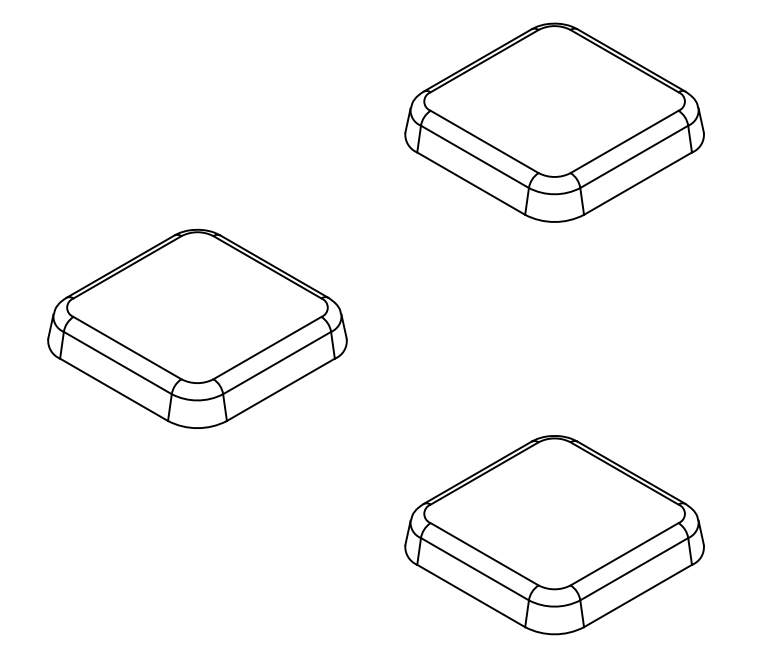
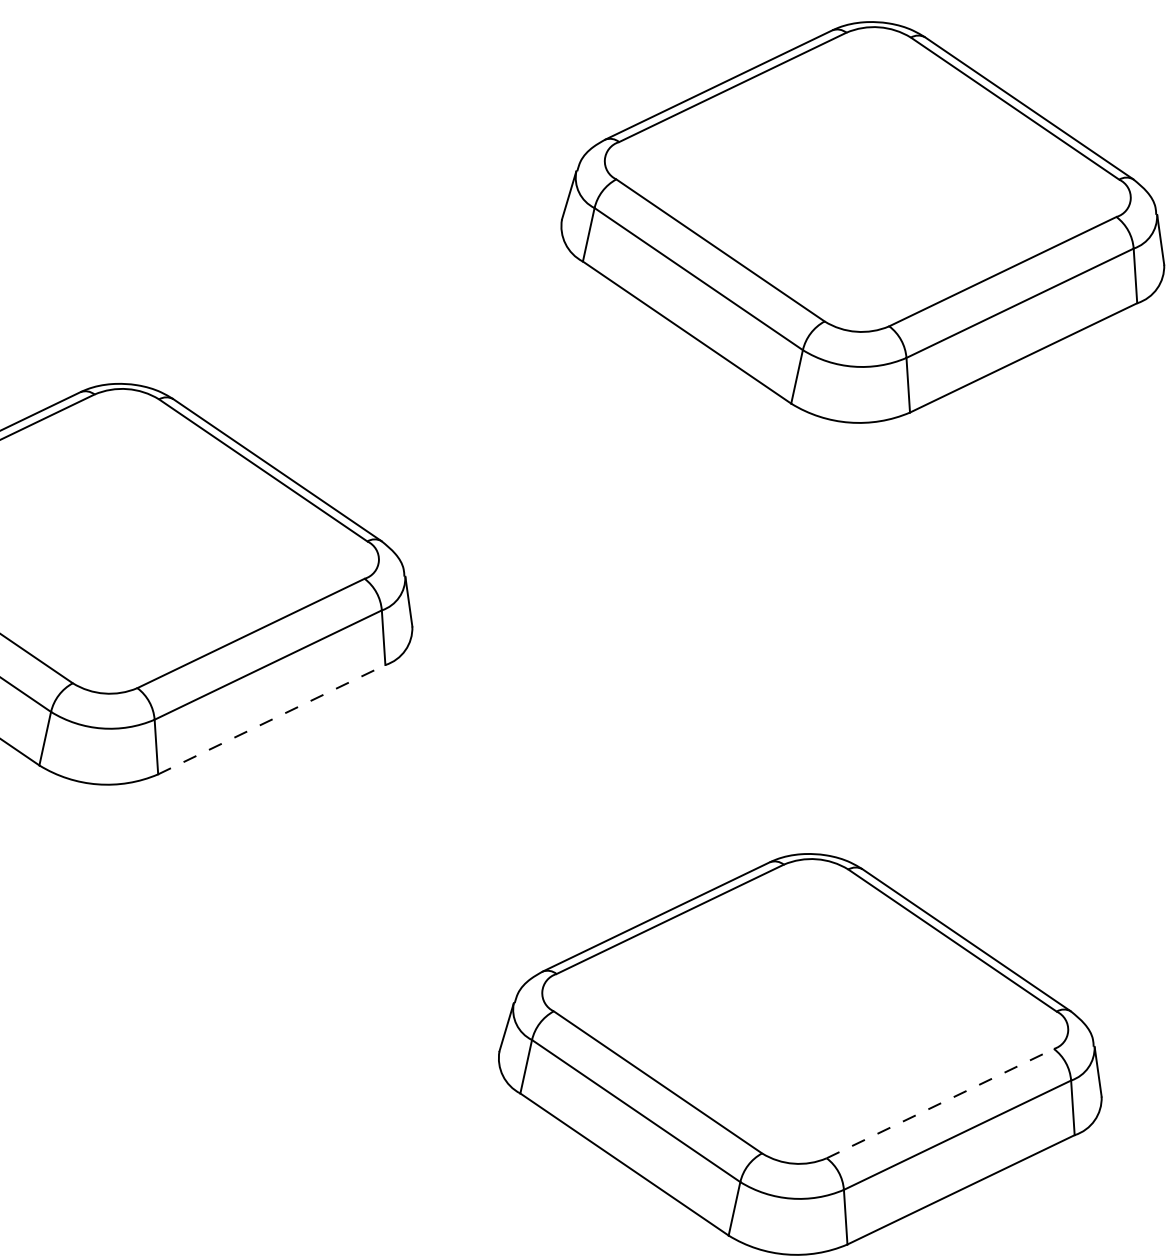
line: (281, 389) -> (273, 719), solid -> dashed
line: (625, 554) -> (942, 1104), solid -> dashed

